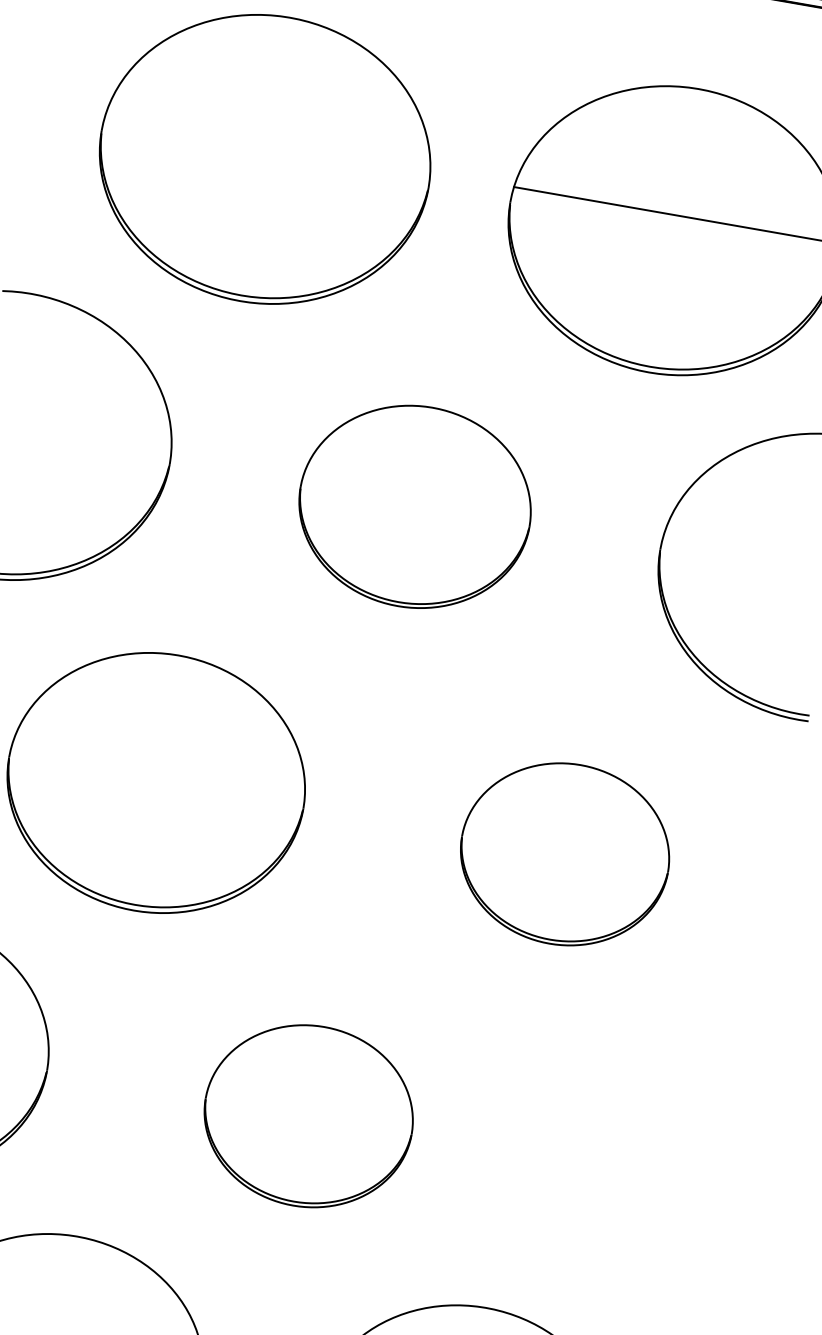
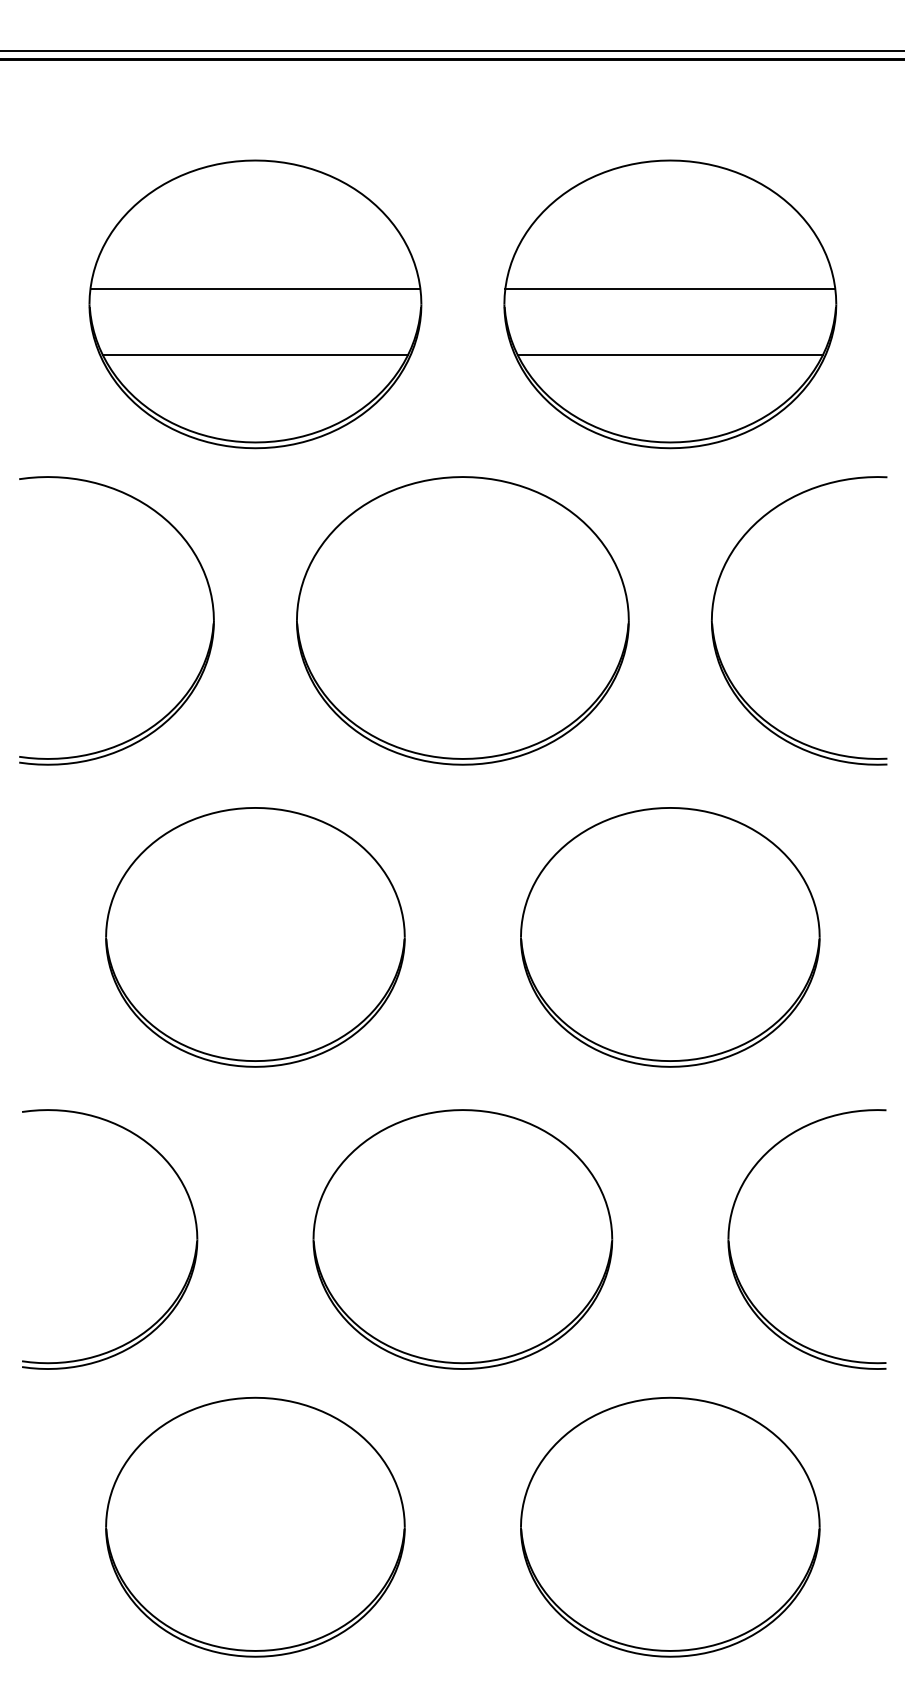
line: (267, 143) -> (255, 288), added
line: (256, 208) -> (255, 354), added
line: (665, 280) -> (670, 354), added
part: (414, 506) -> (462, 620), size x1.43
part: (565, 854) -> (670, 937), size x1.43
part: (308, 1116) -> (462, 1239), size x1.43
part: (570, 1176) -> (731, 1253), added

